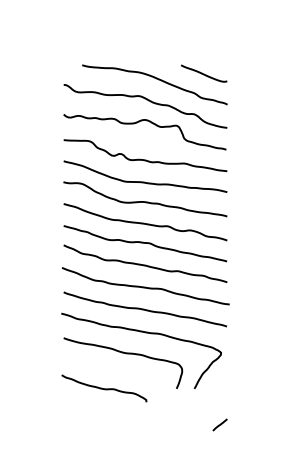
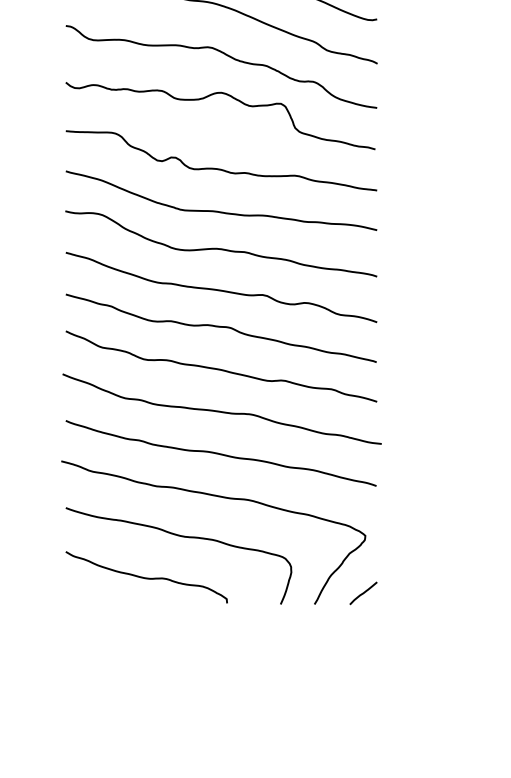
curve: (104, 388) -> (147, 577), moved
line: (219, 424) -> (362, 592), moved

